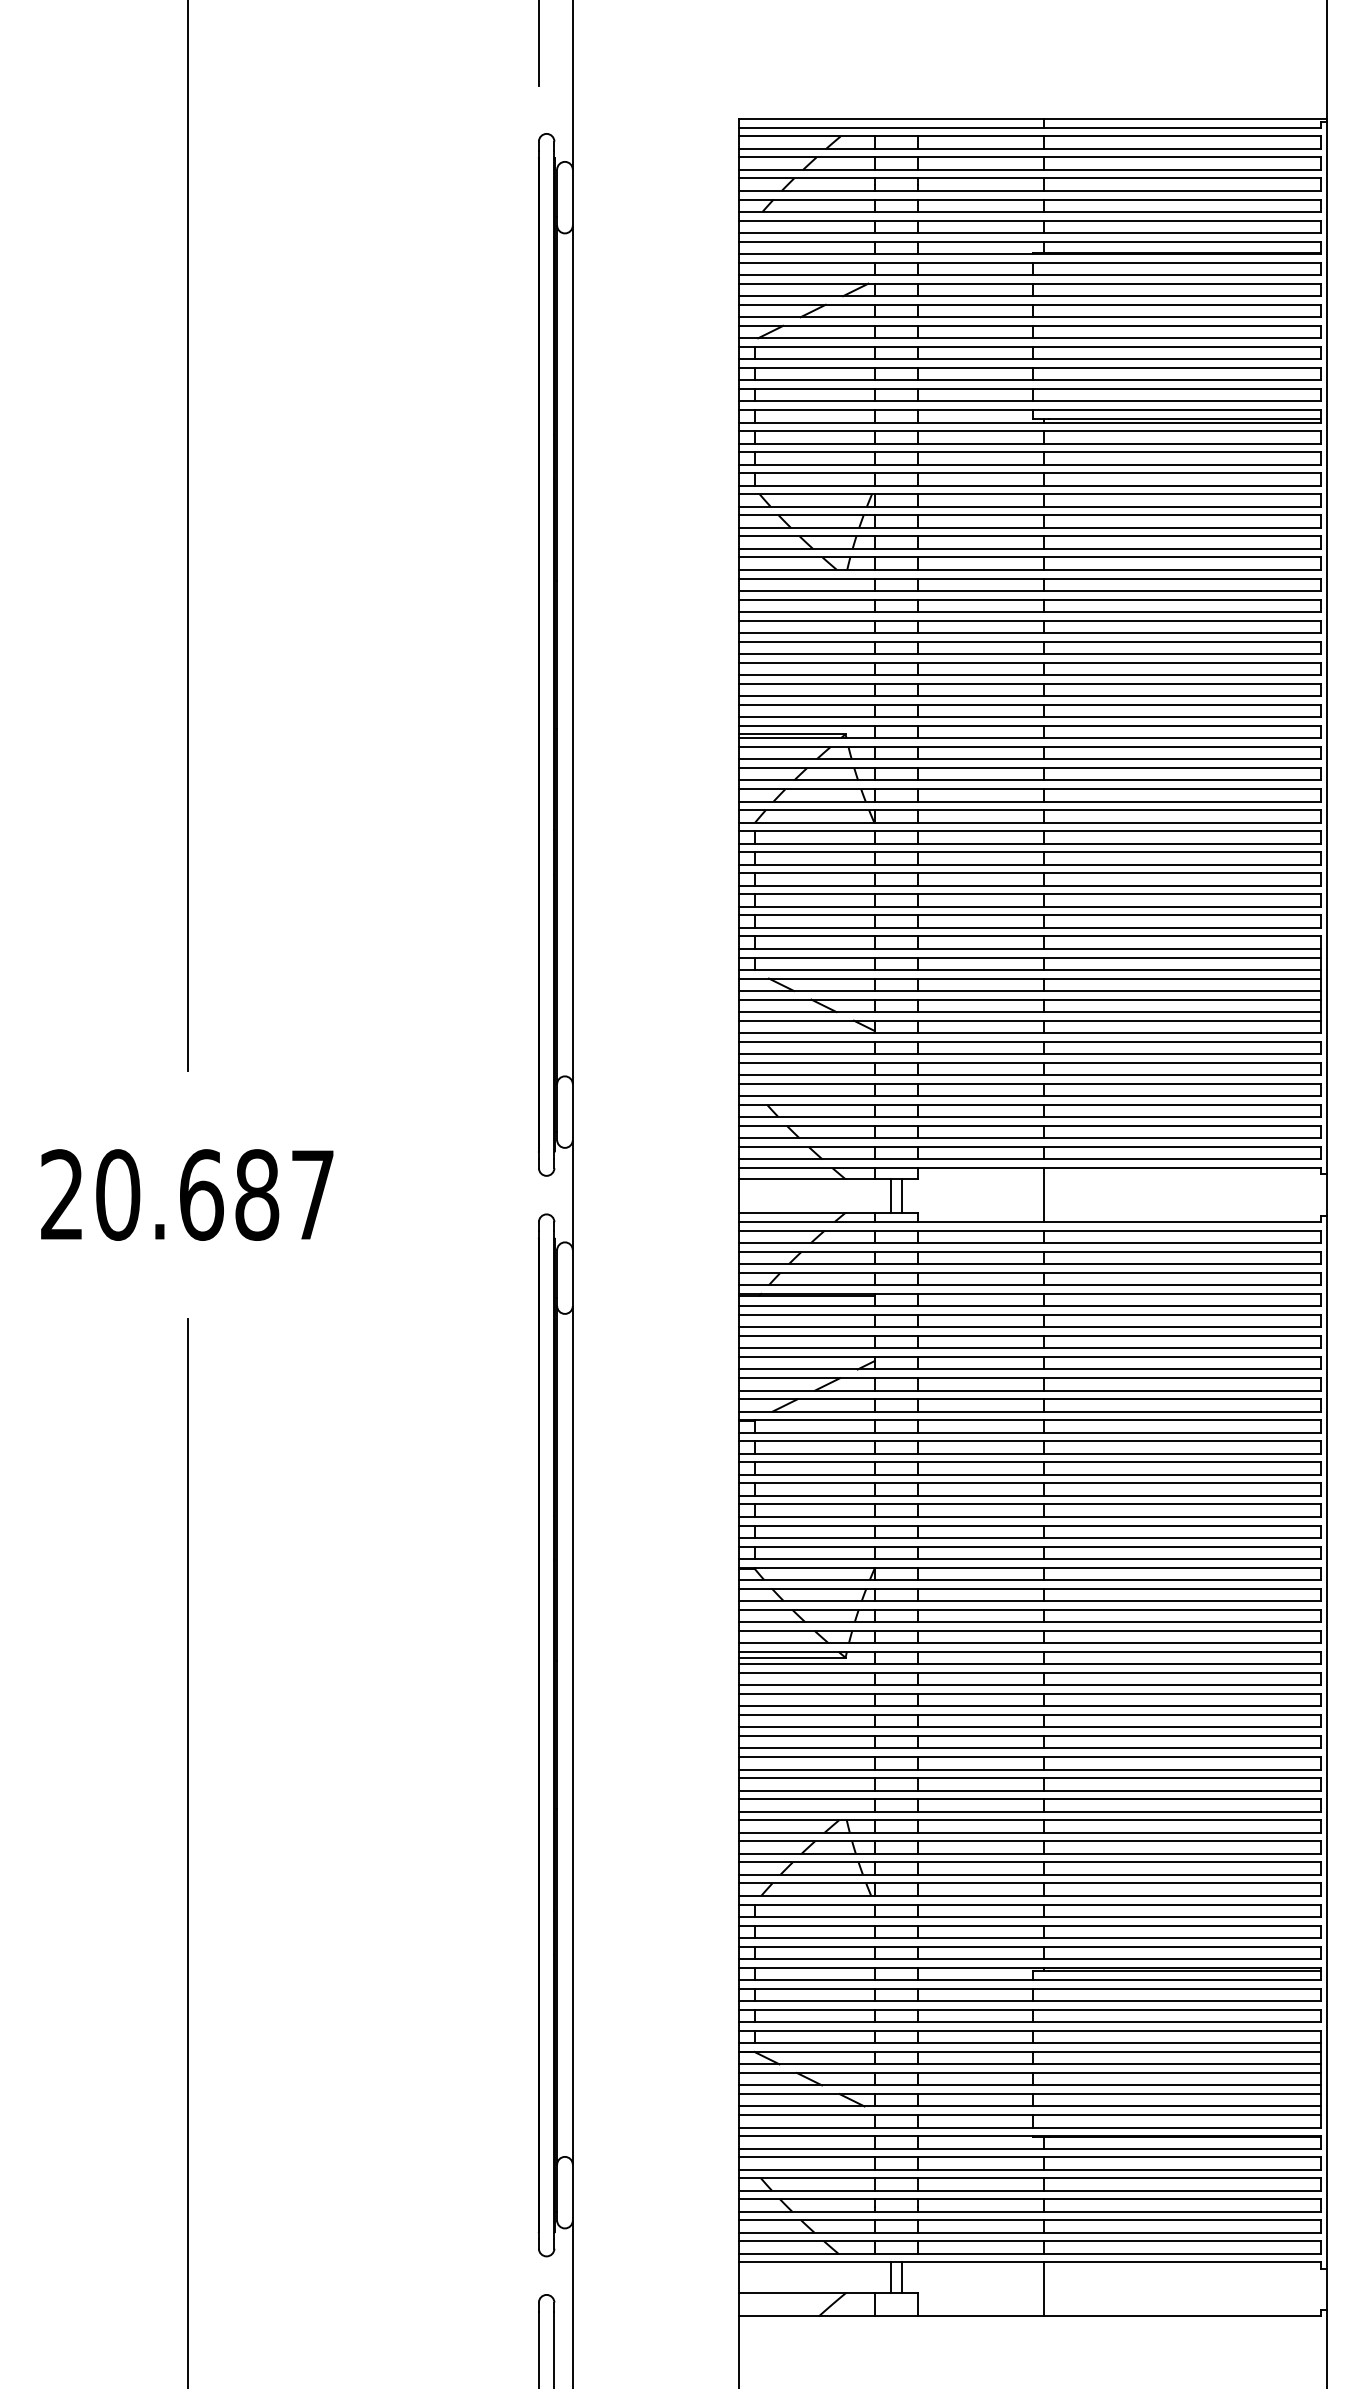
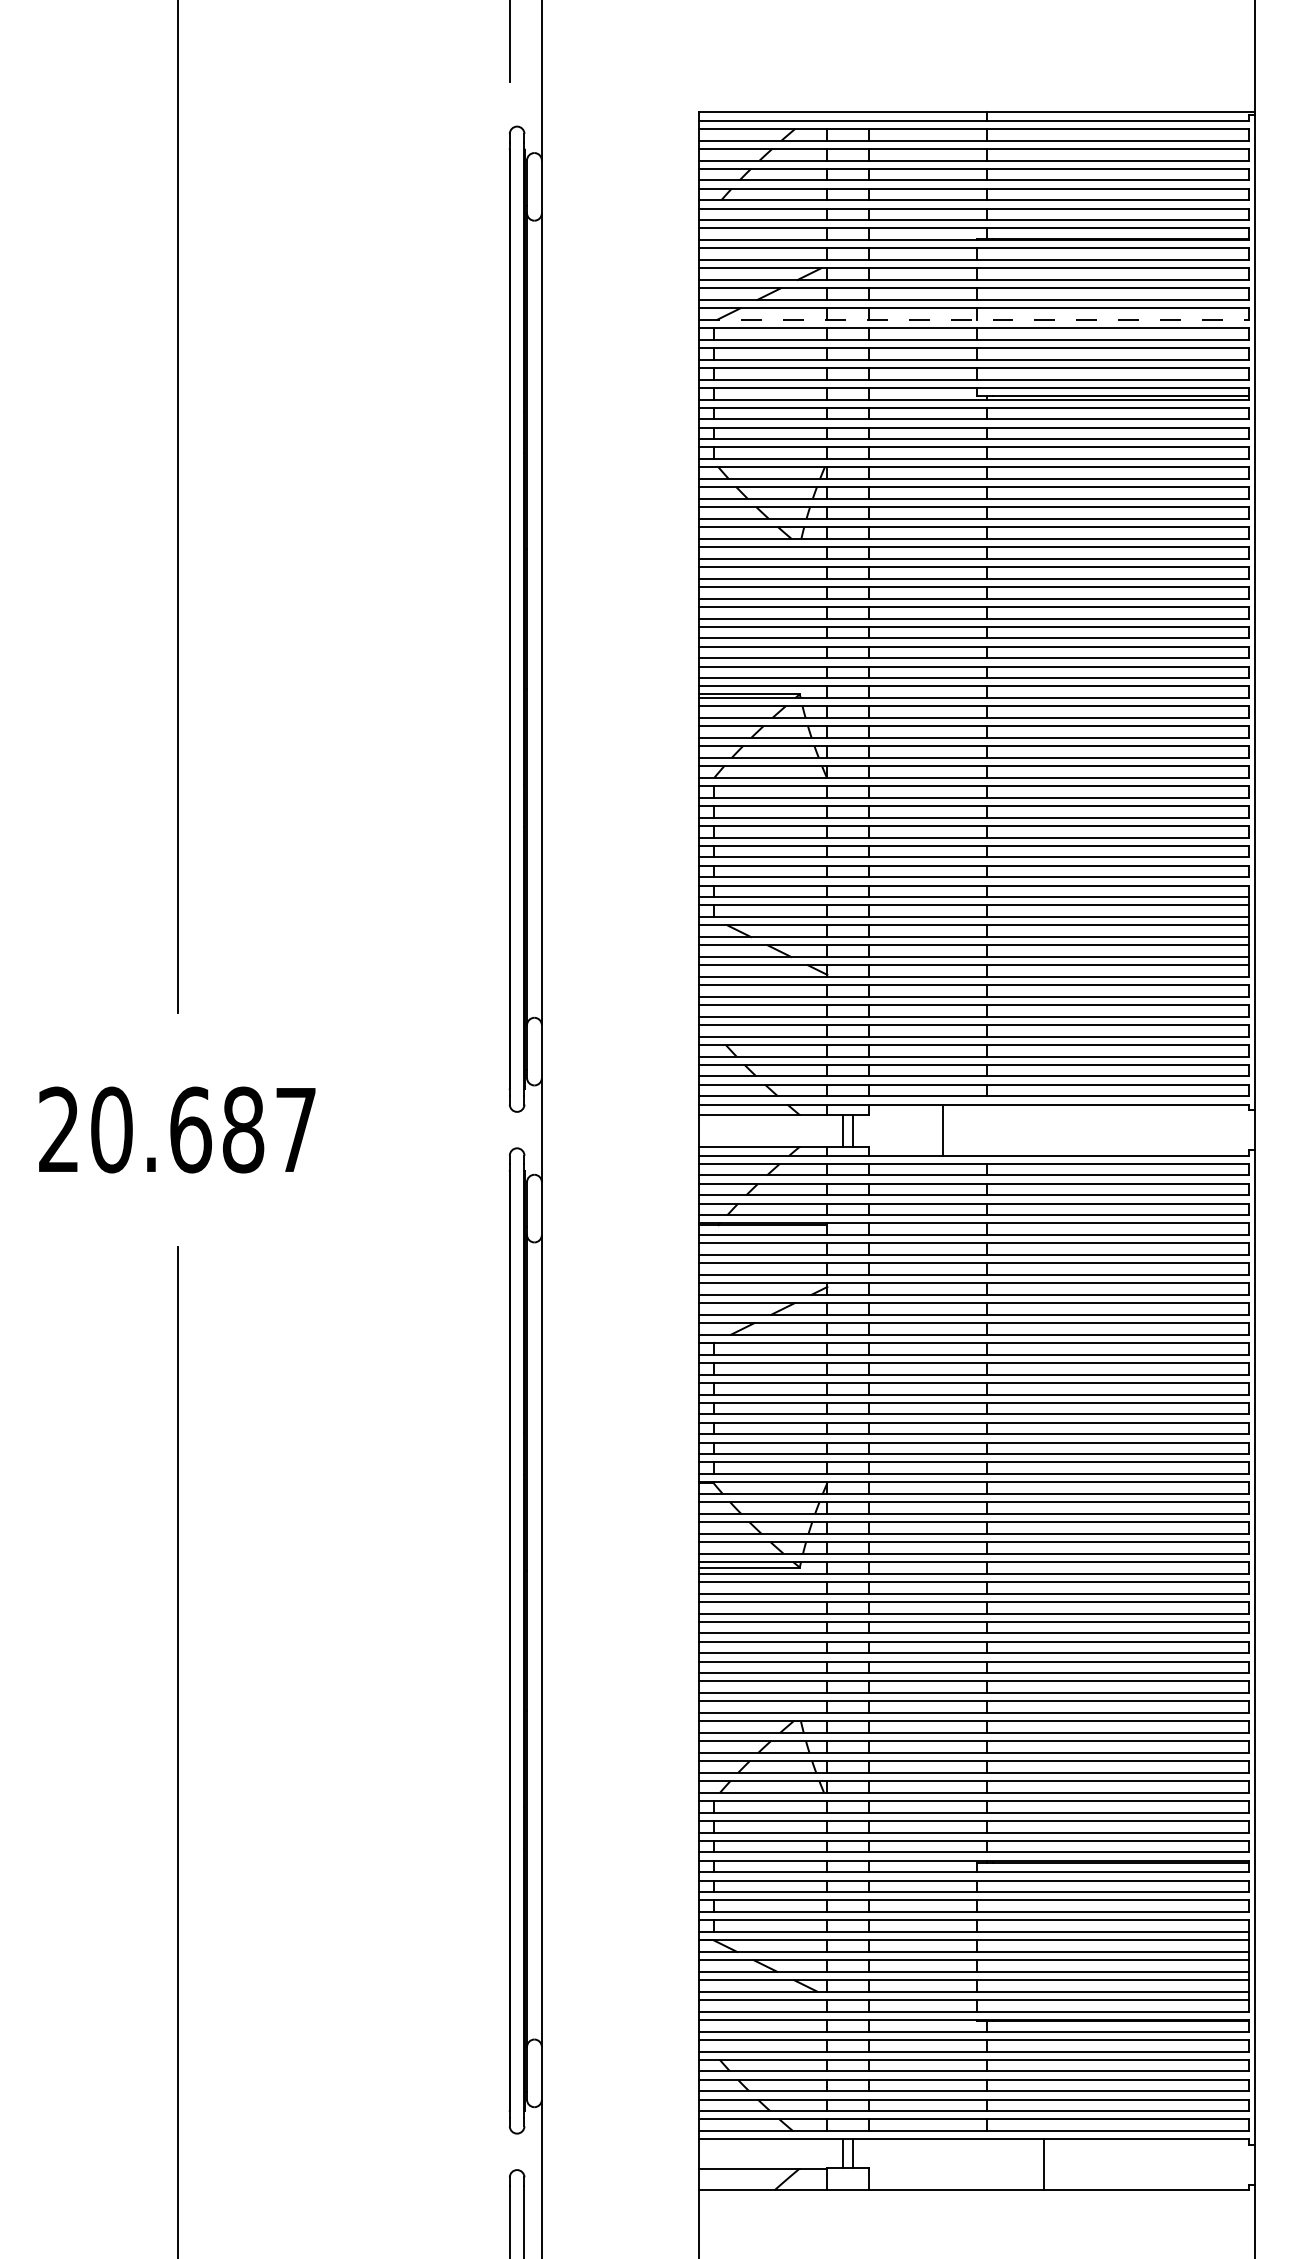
line: (1029, 338) -> (973, 320), solid -> dashed
line: (1043, 1195) -> (942, 1130), moved
line: (1043, 2289) -> (1043, 2164), moved

